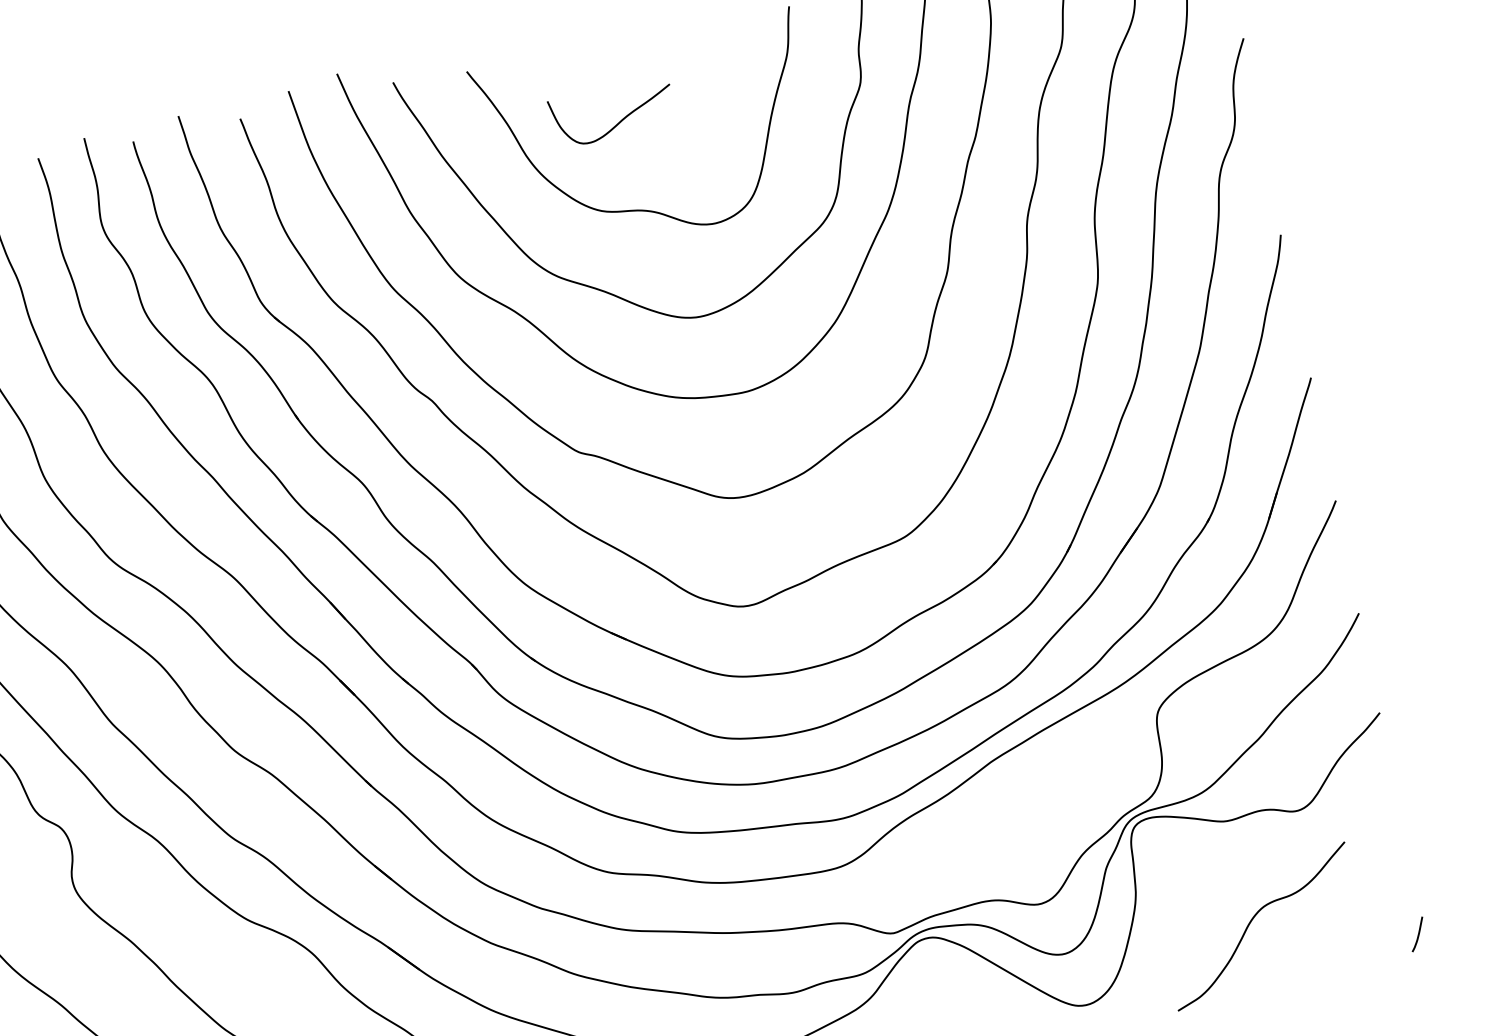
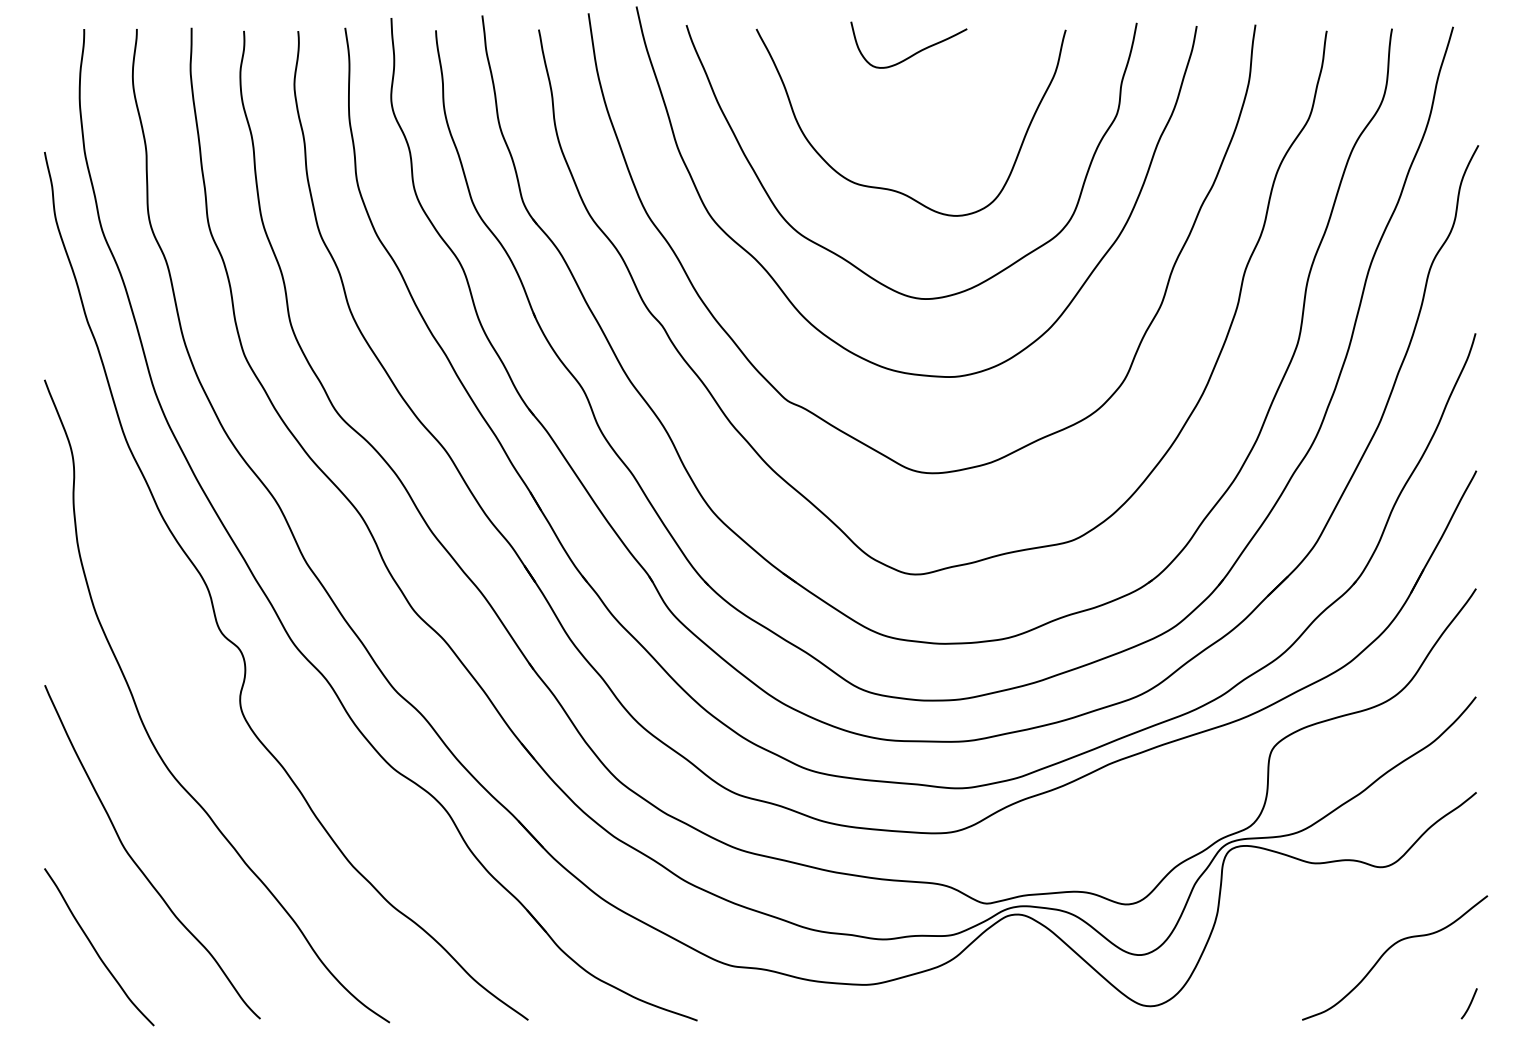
curve: (620, 119) -> (915, 52), moved
curve: (1253, 920) -> (1388, 950), moved

